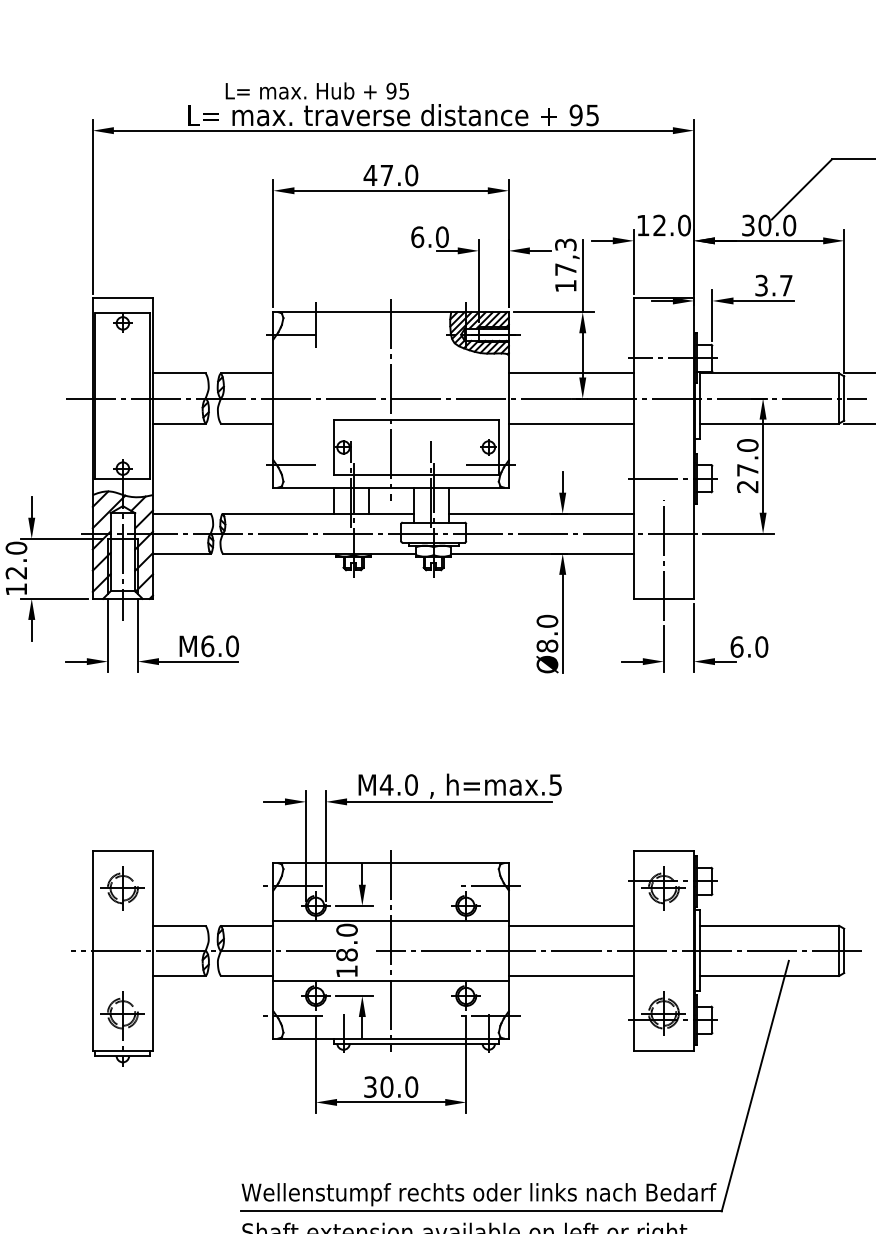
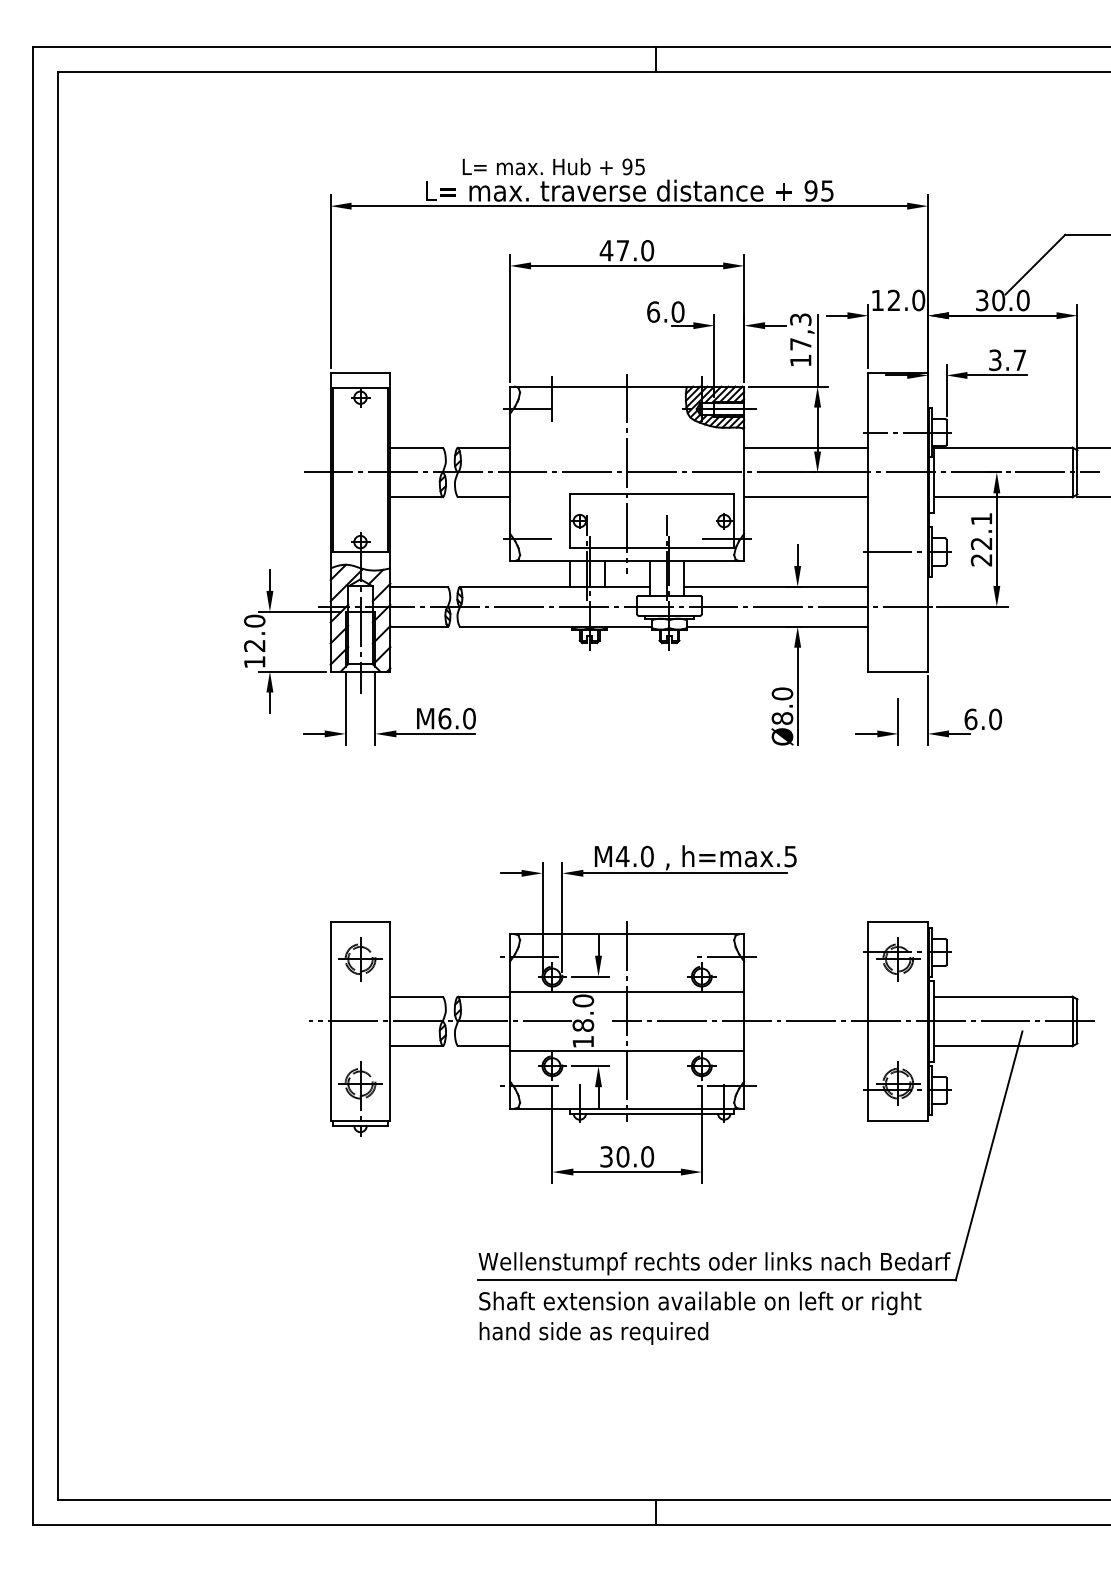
text: (747, 456) -> (981, 530), 27.0 -> 22.1
line: (664, 560) -> (898, 633), removed
line: (571, 925) -> (806, 996), removed
line: (571, 976) -> (806, 1046), removed

